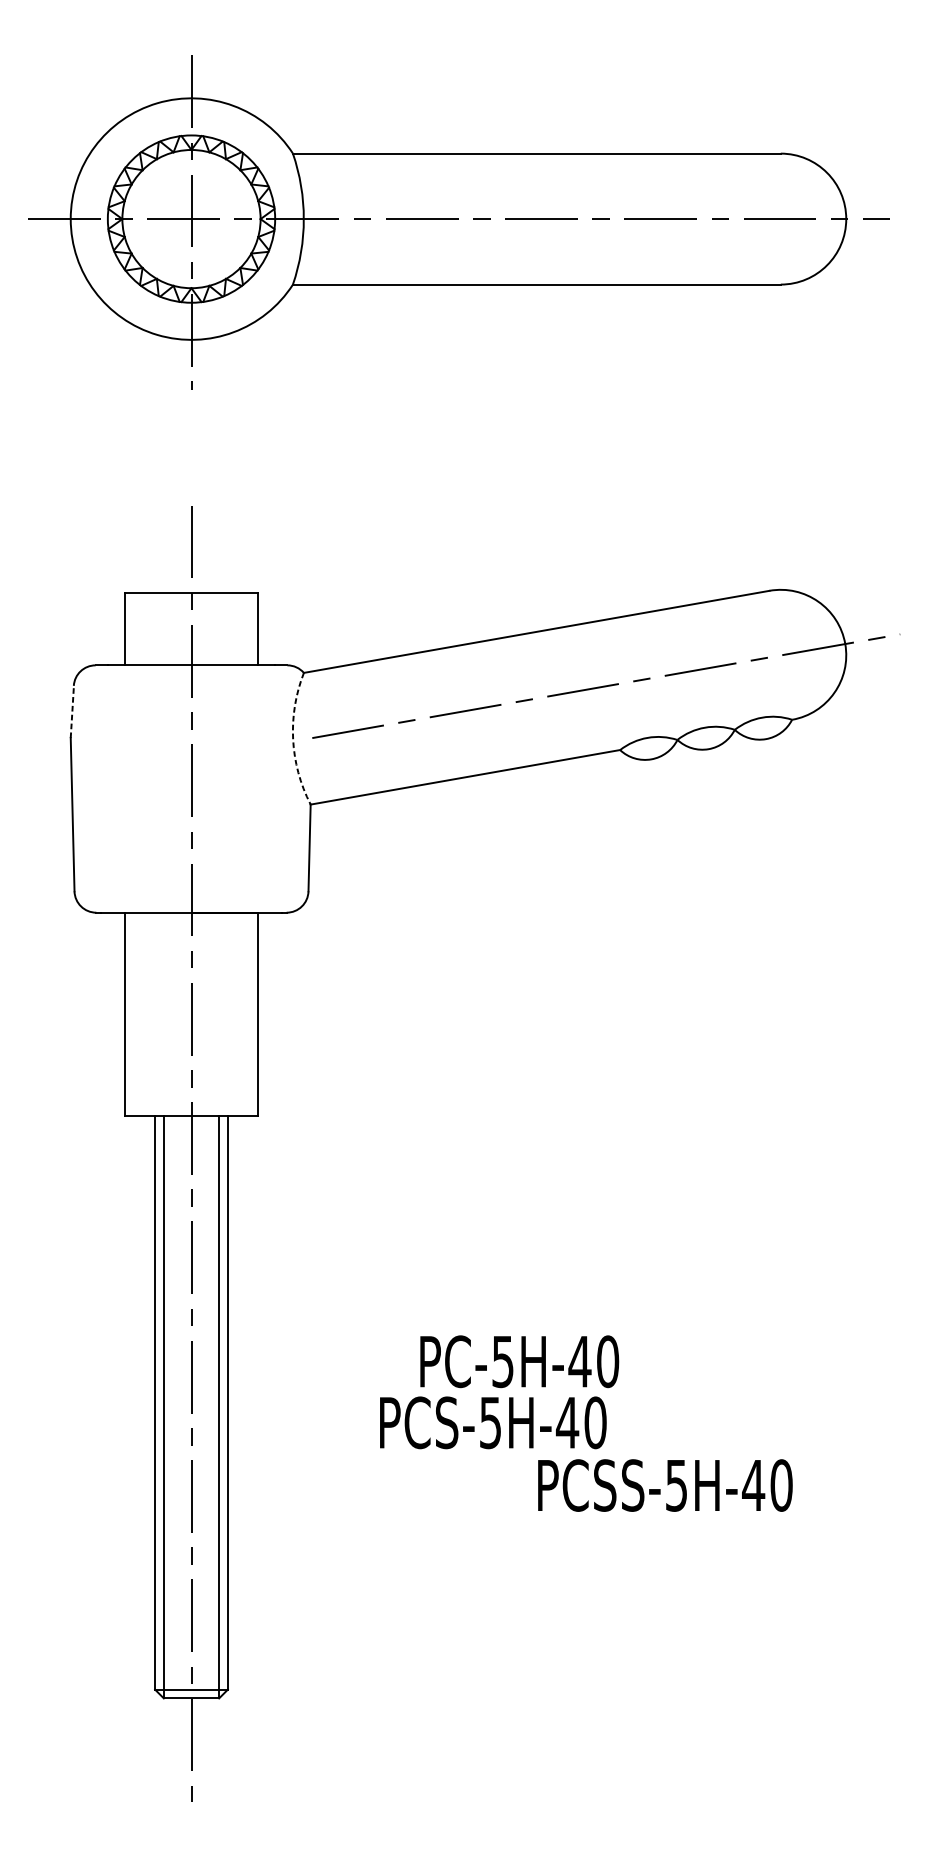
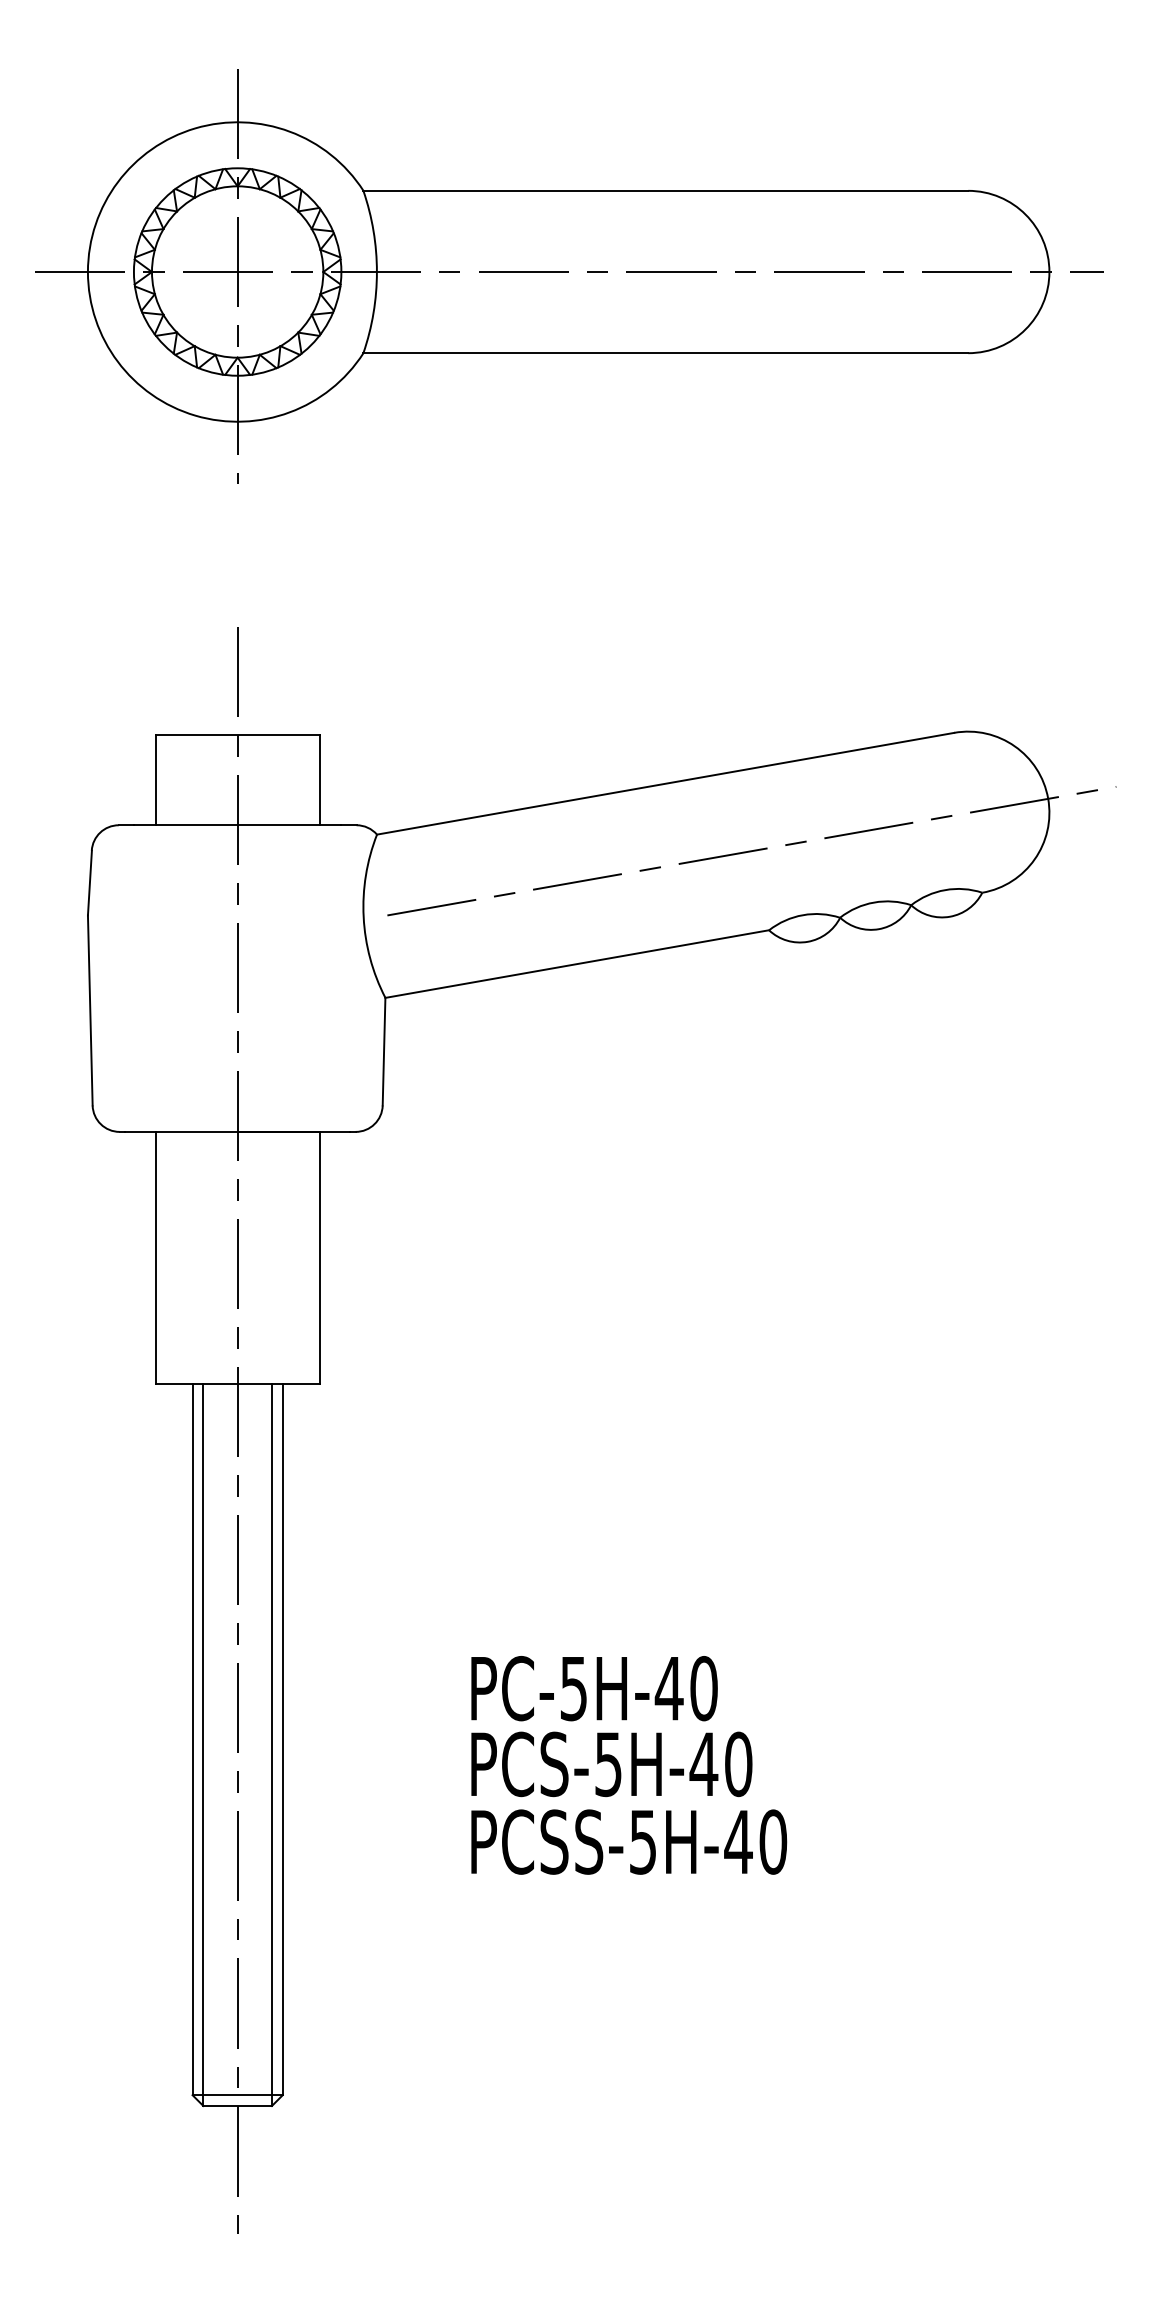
line: (71, 711) -> (89, 882), dashed -> solid
arc: (293, 739) -> (363, 917), dashed -> solid
text: (519, 1361) -> (594, 1688), moved
text: (665, 1485) -> (629, 1841), moved

